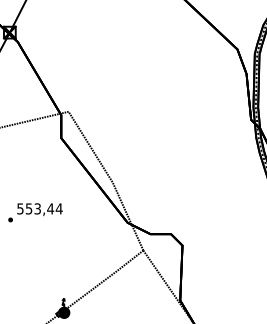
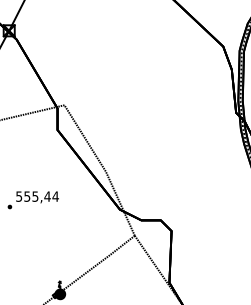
text: (37, 207) -> (35, 195), 553,44 -> 555,44

